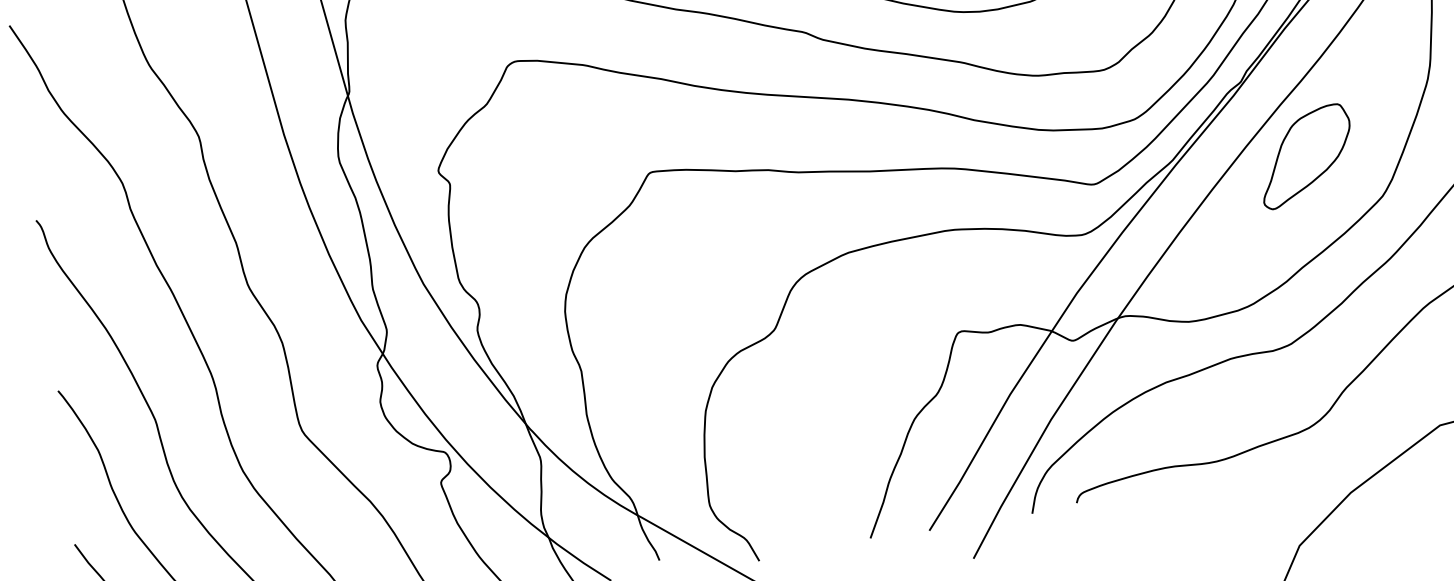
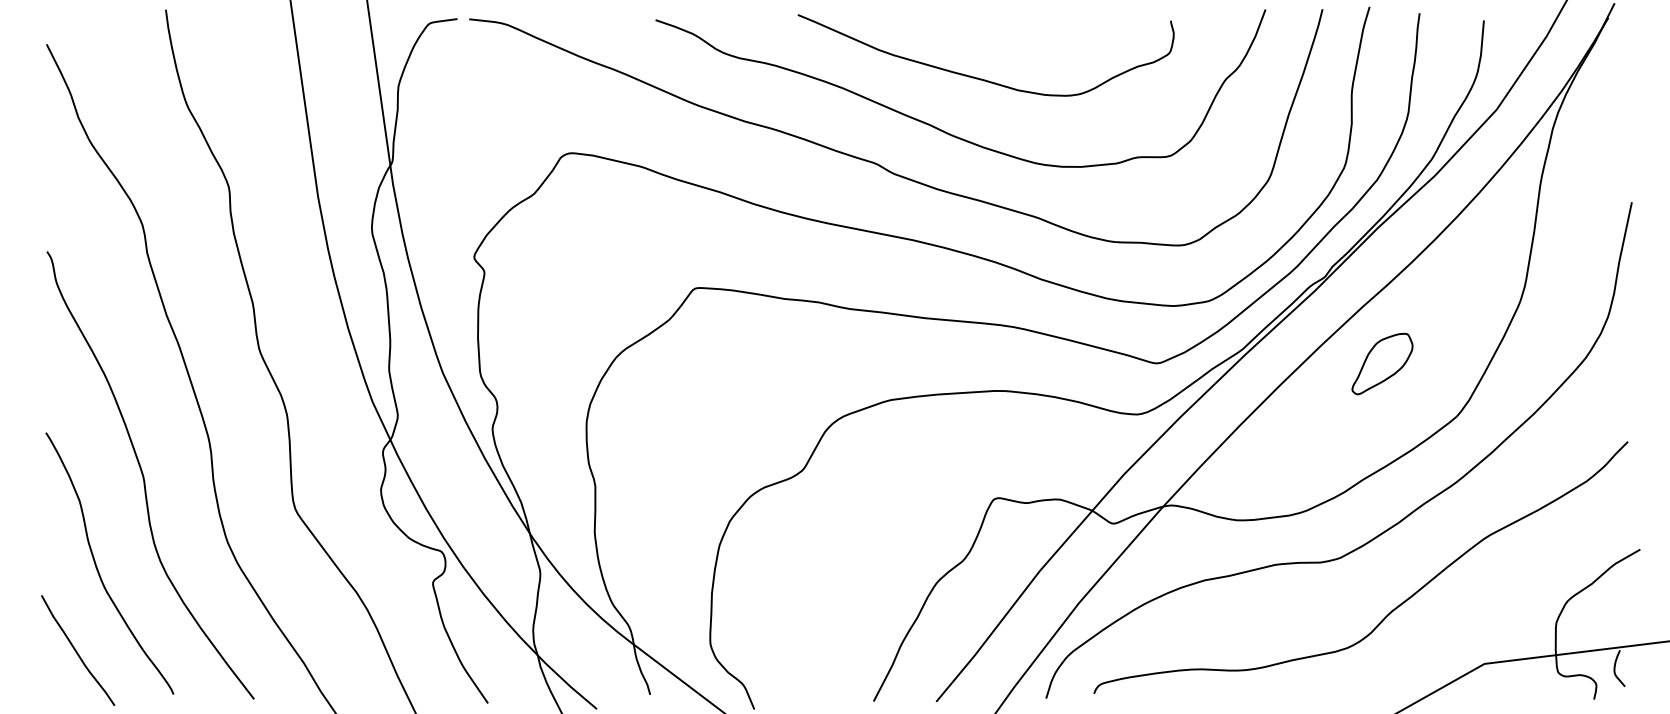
part: (1305, 155) -> (1382, 363), size x0.6

